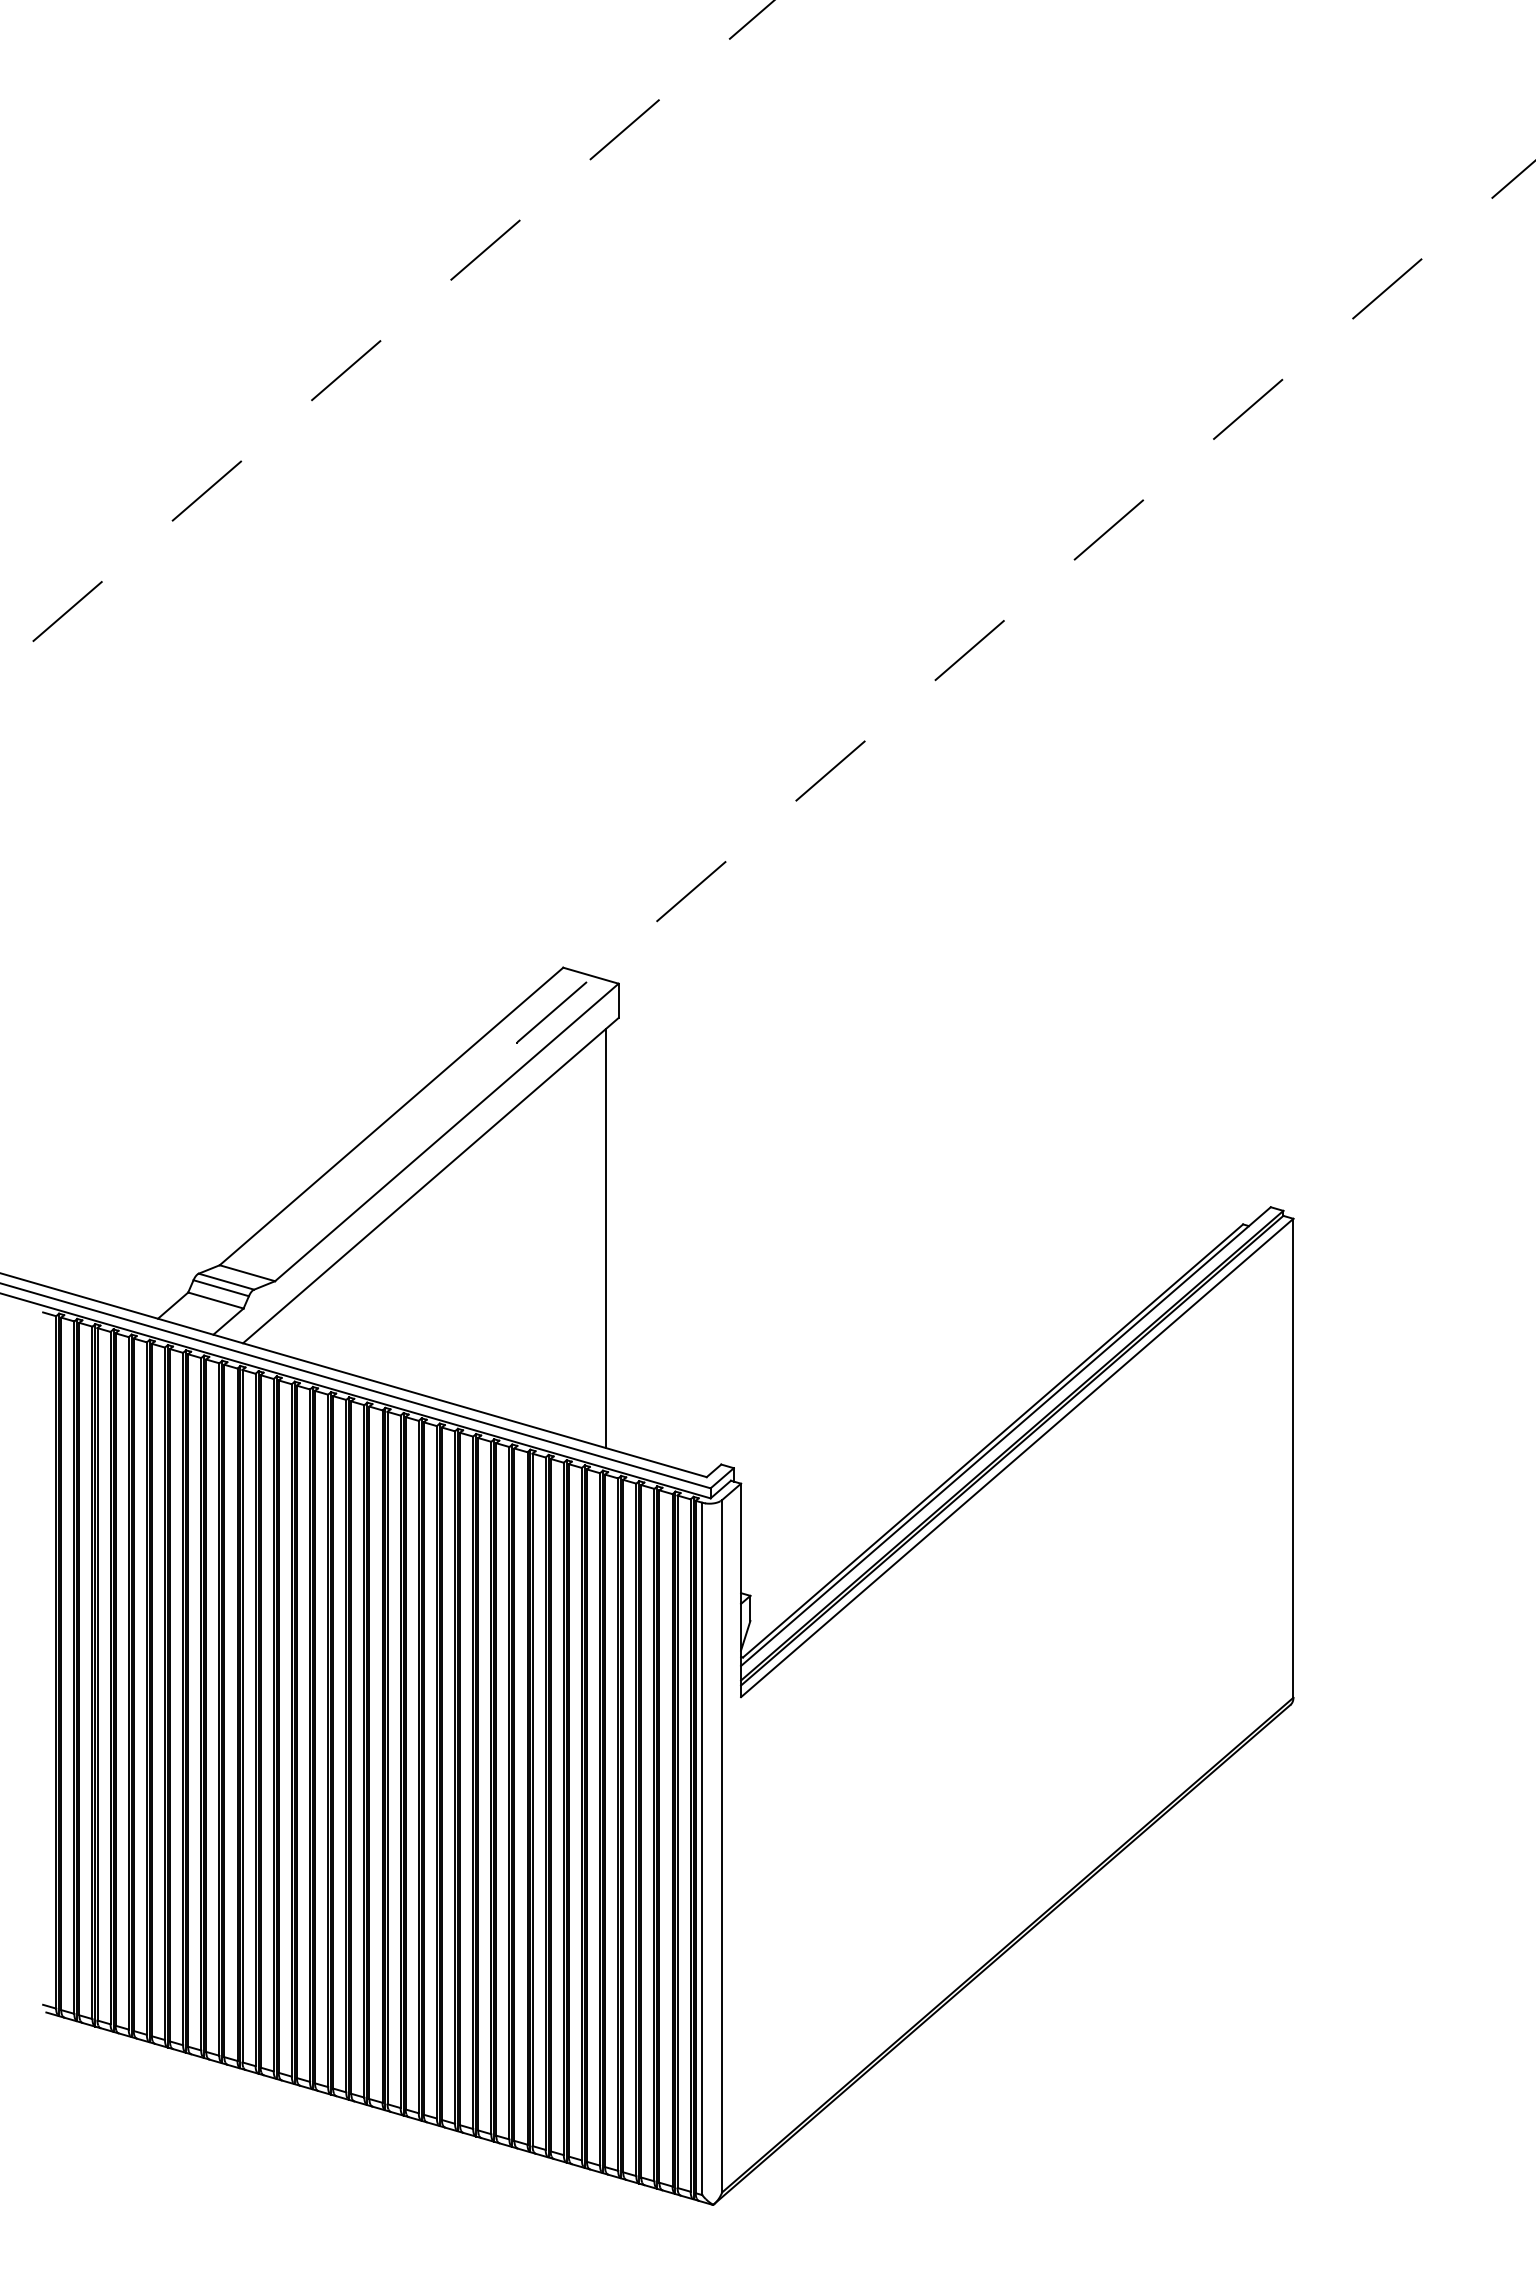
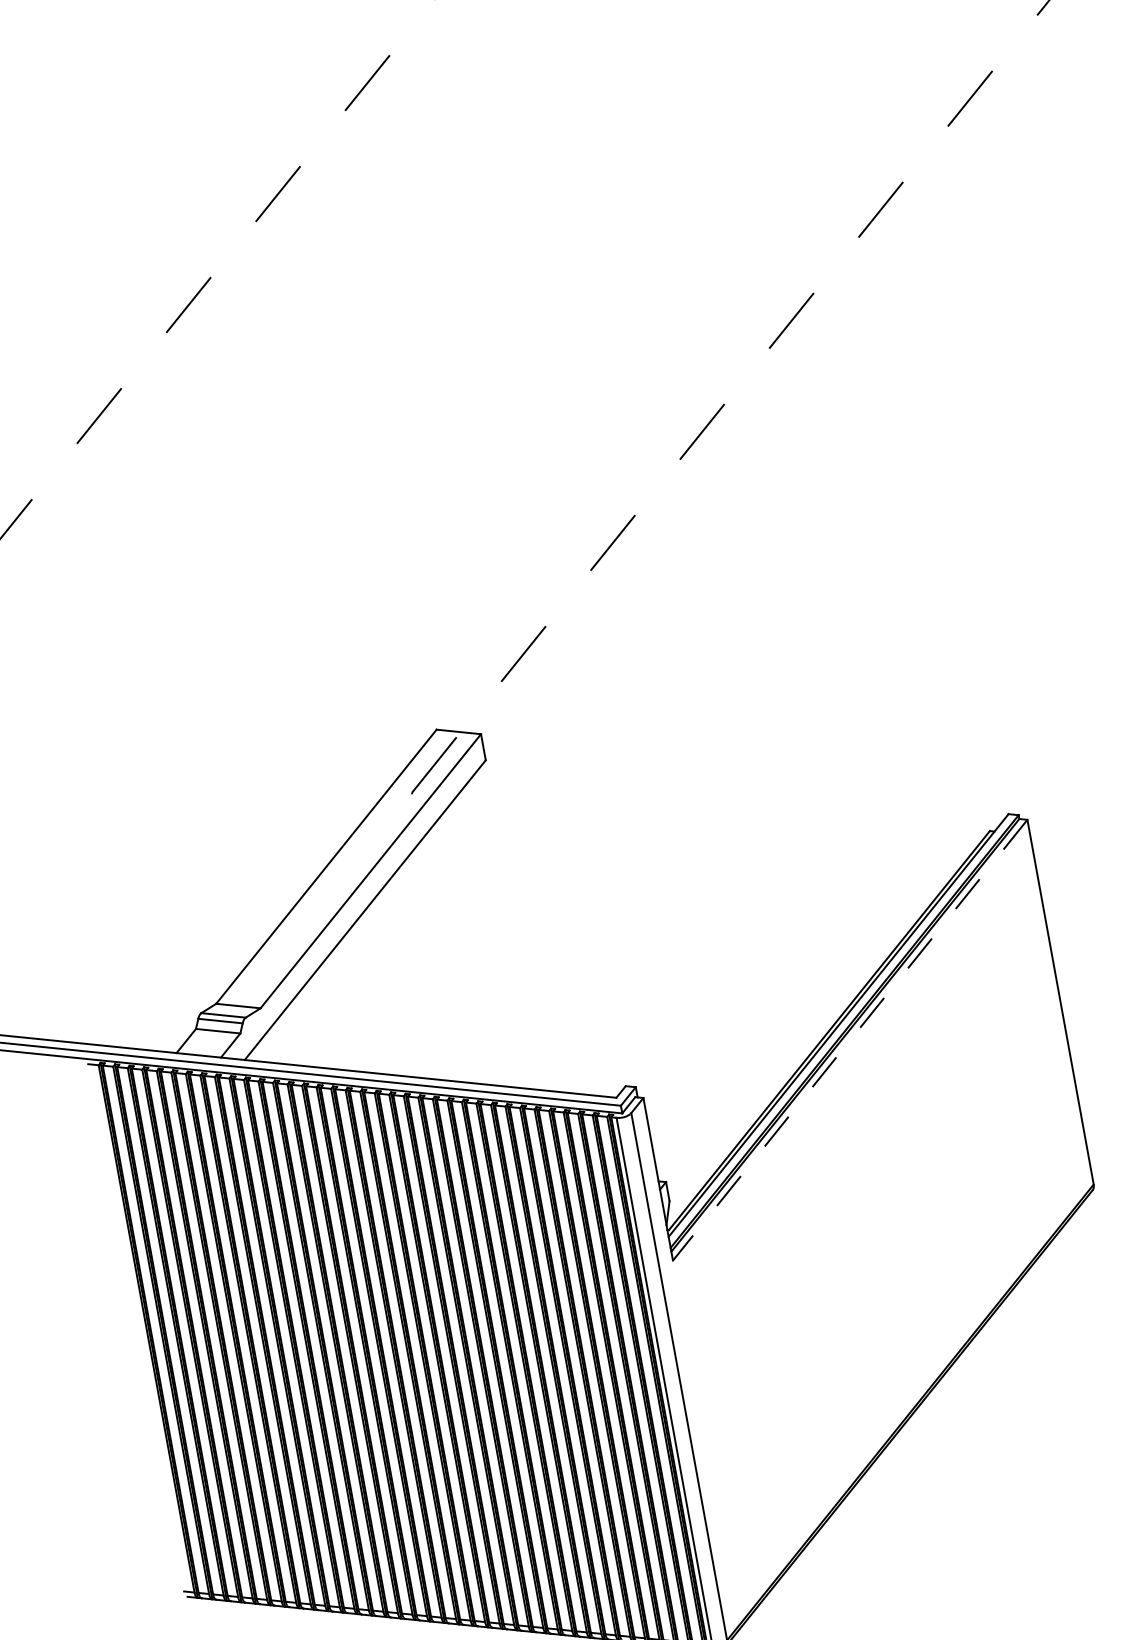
line: (606, 1238) -> (507, 929), removed
line: (1016, 1458) -> (849, 1040), solid -> dashed

